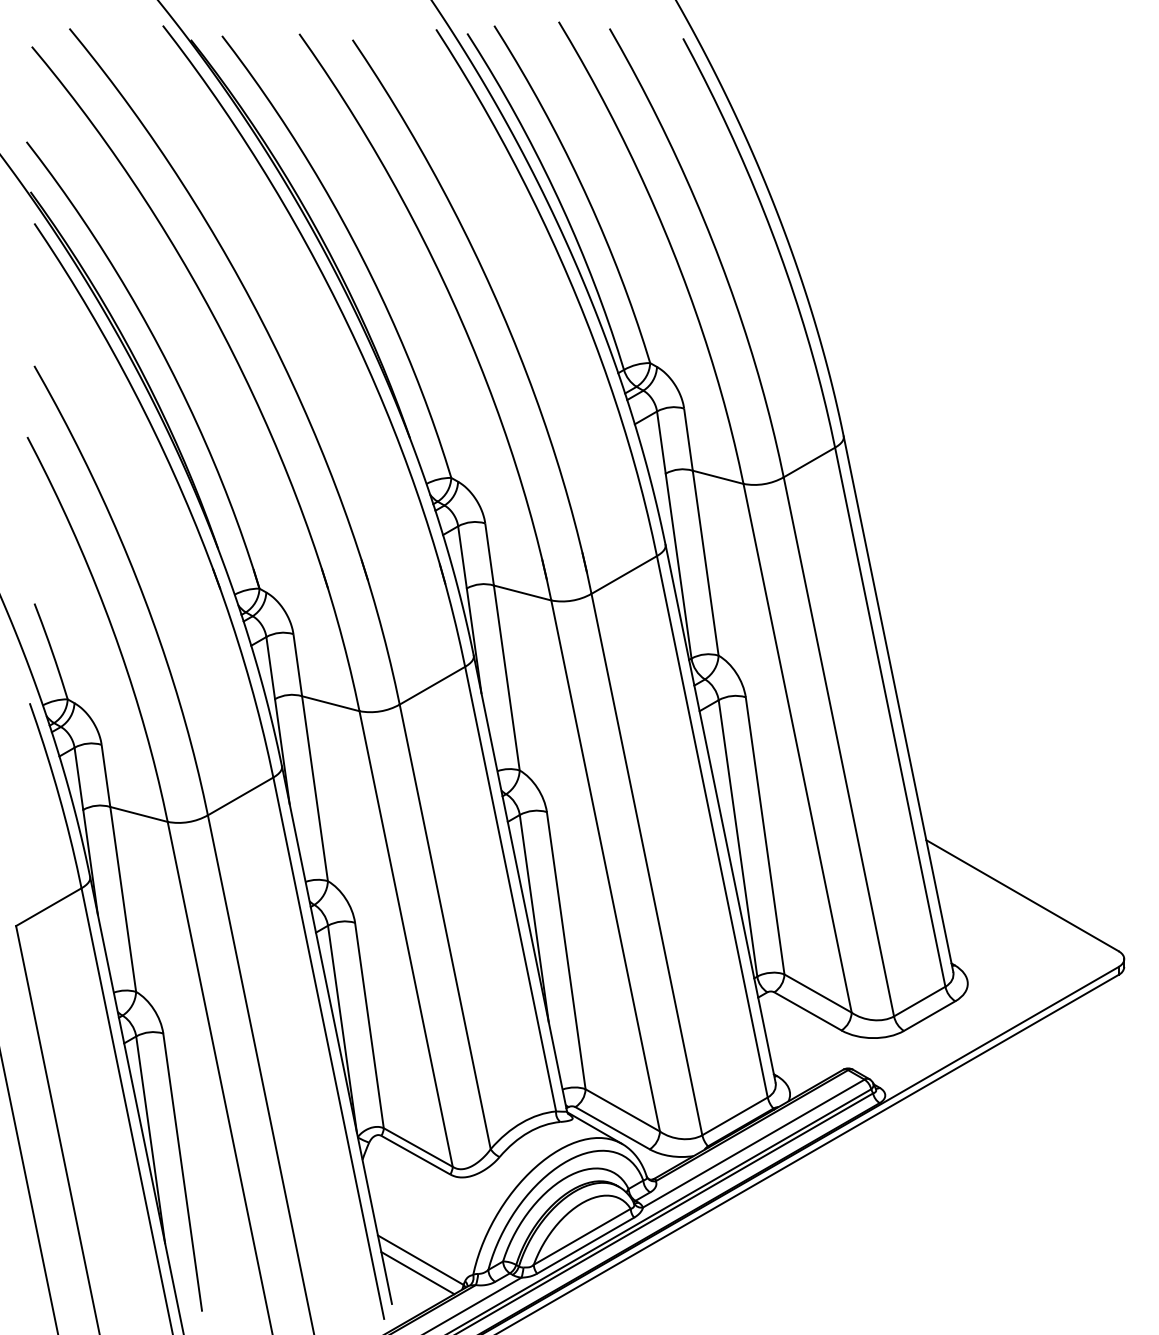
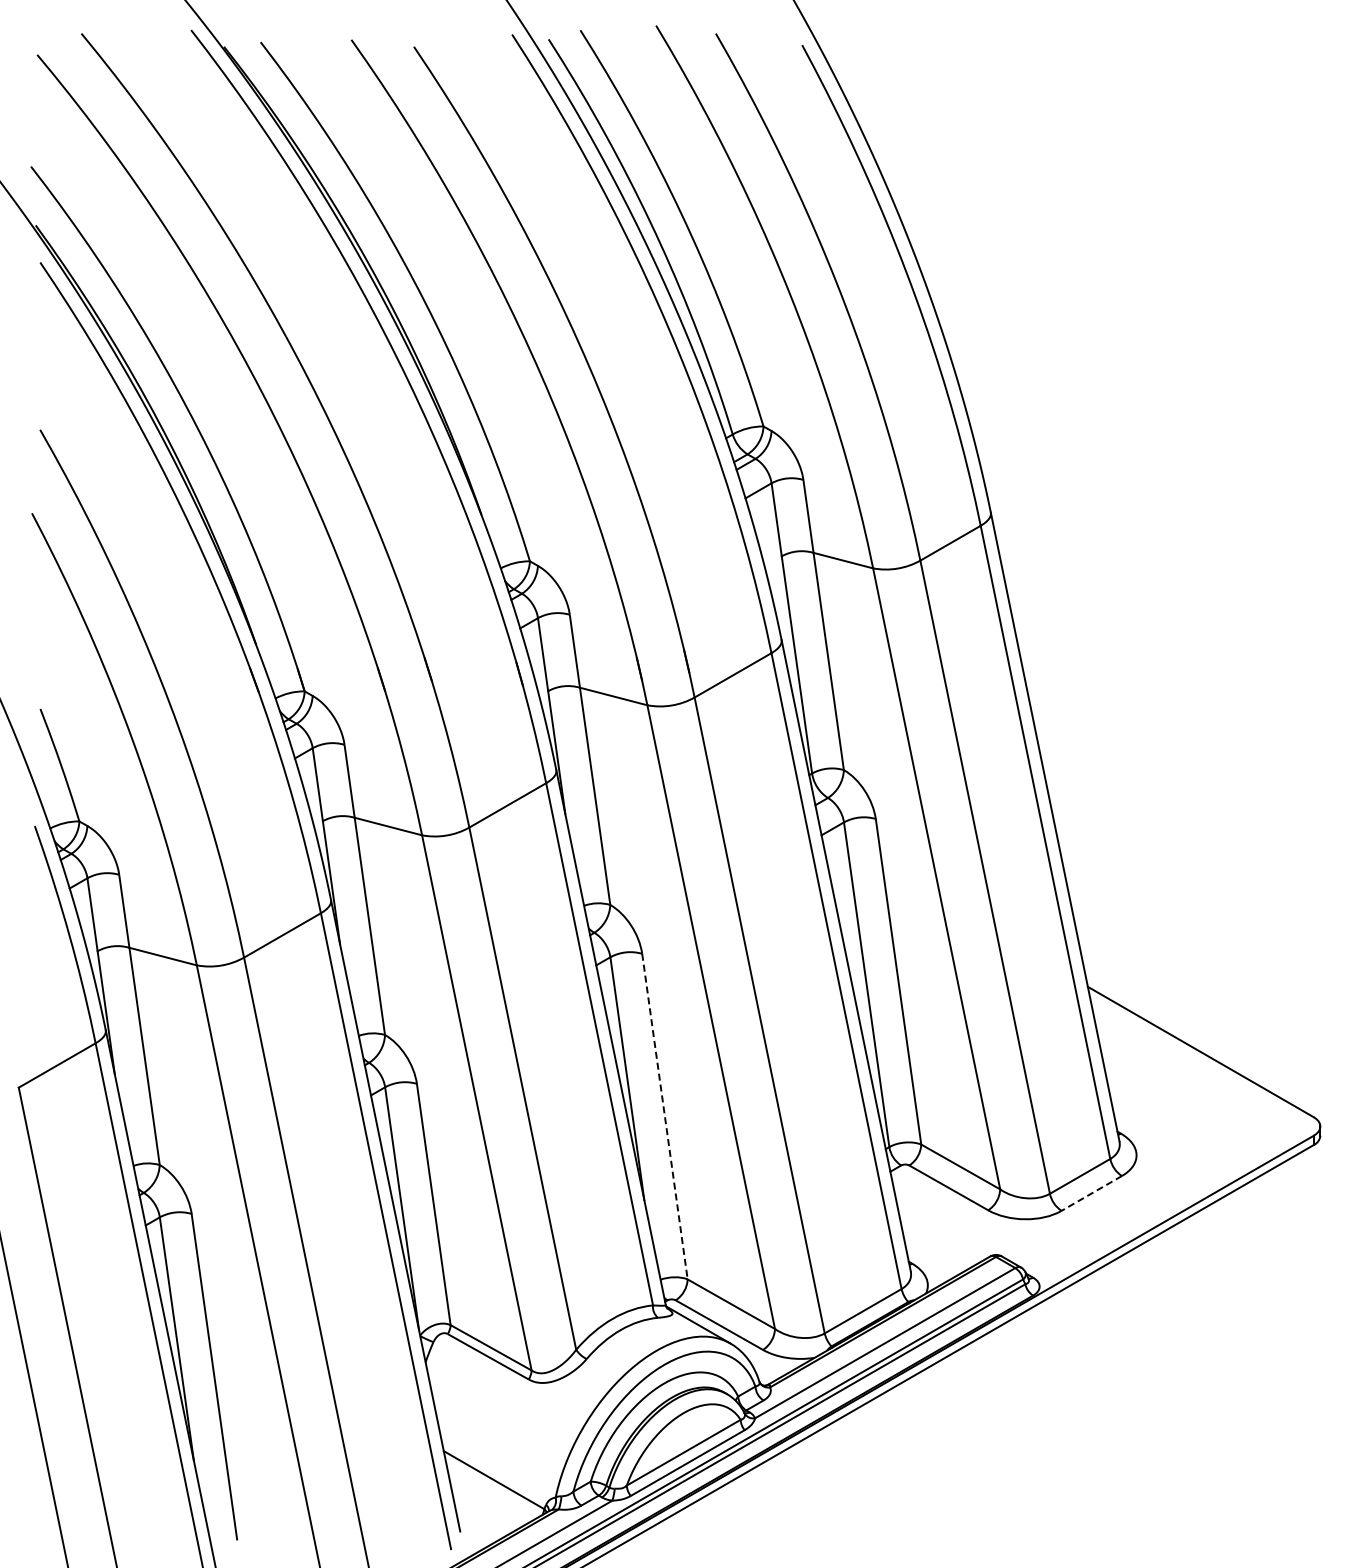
line: (566, 951) -> (665, 1117), solid -> dashed
line: (929, 1016) -> (1091, 1193), solid -> dashed
line: (417, 1273) -> (490, 1495), removed

